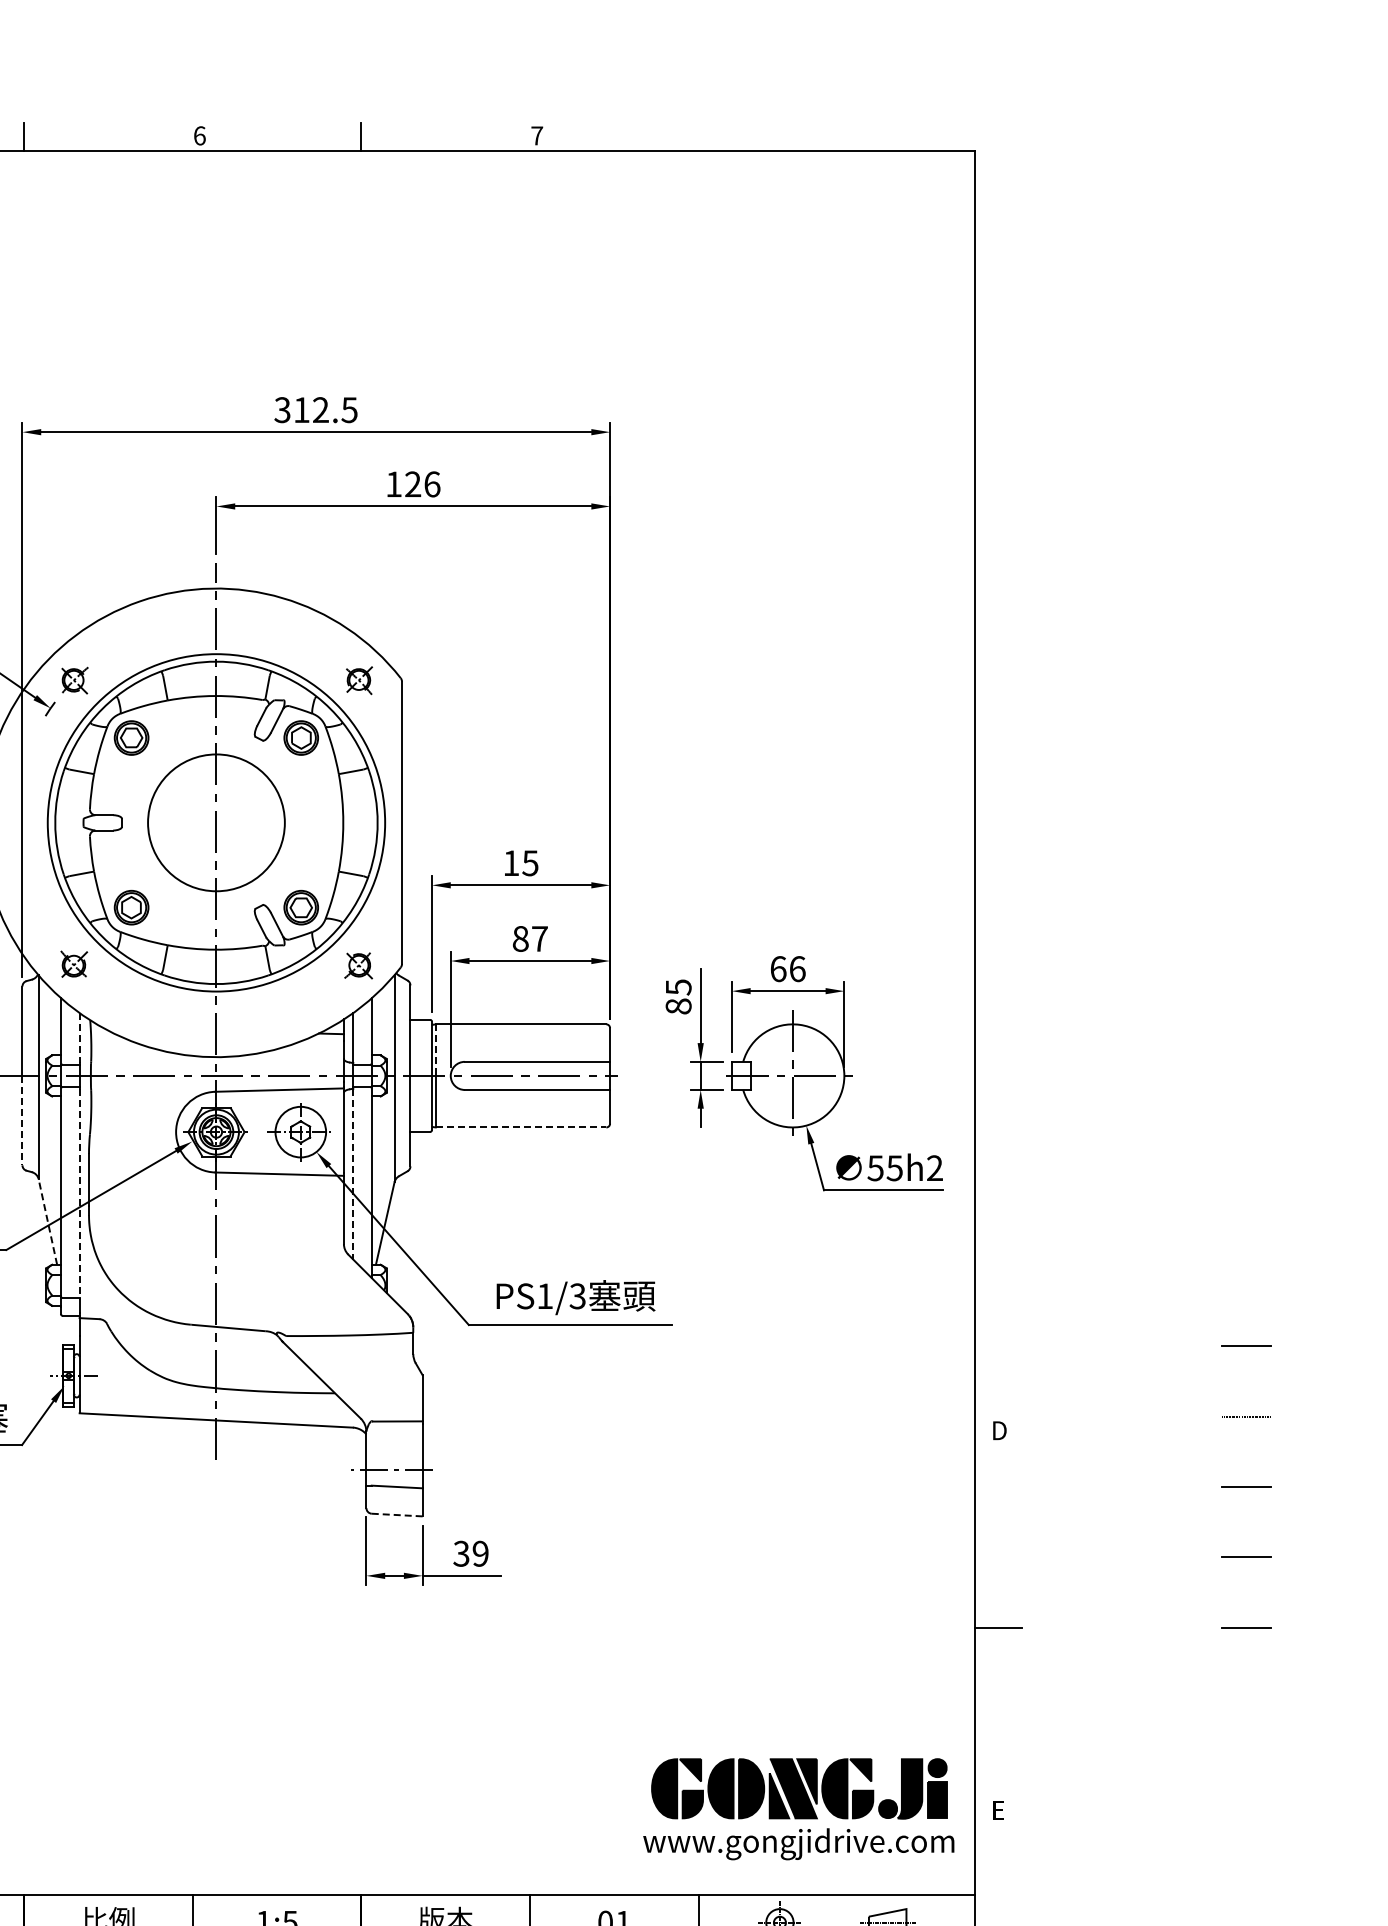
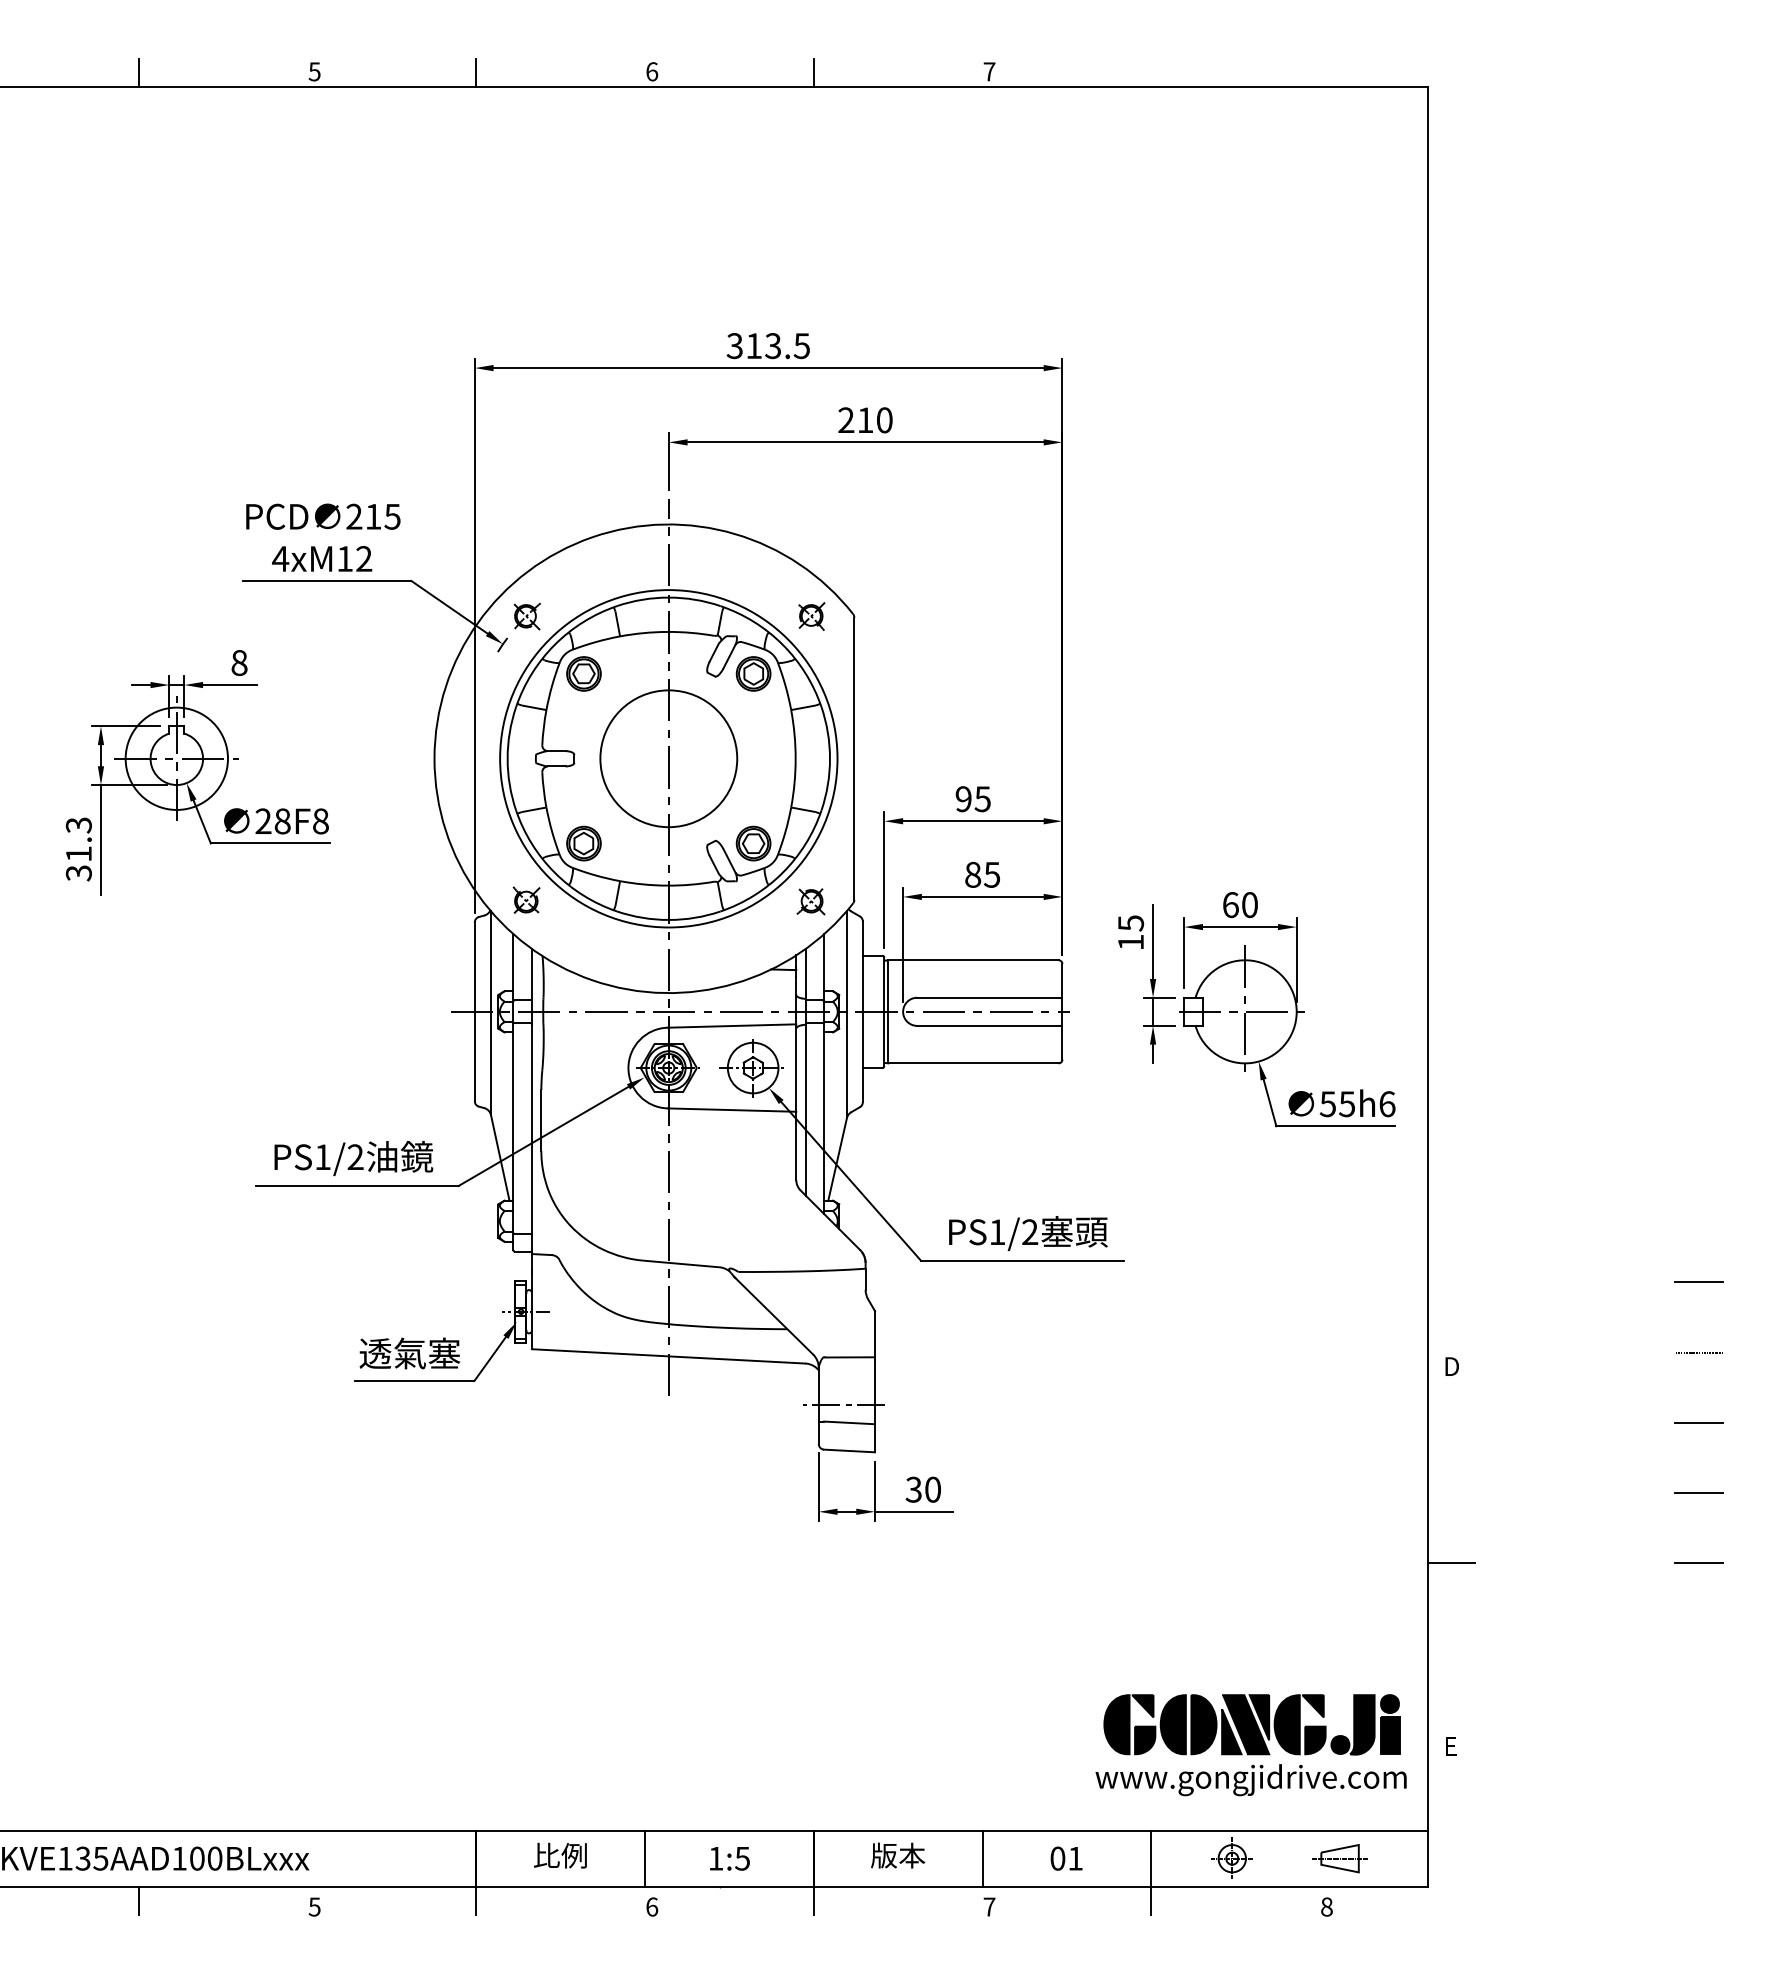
text: (321, 410) -> (773, 346), 312.5 -> 313.5
text: (413, 484) -> (865, 420), 126 -> 210
text: (511, 863) -> (963, 799), 15 -> 95
text: (540, 938) -> (992, 874), 87 -> 85
text: (798, 968) -> (1250, 904), 66 -> 60
text: (679, 1006) -> (1131, 942), 85 -> 15
line: (79, 1037) -> (531, 973), dashed -> solid
line: (436, 1050) -> (888, 986), dashed -> solid
line: (22, 1120) -> (474, 1056), dashed -> solid
line: (521, 1127) -> (973, 1063), dashed -> solid
text: (935, 1168) -> (1387, 1104), 55h2 -> 55h6
line: (353, 1174) -> (805, 1110), dashed -> solid
line: (79, 1194) -> (531, 1130), dashed -> solid
line: (48, 1221) -> (500, 1157), dashed -> solid
text: (578, 1296) -> (1030, 1232), PS1/3 -> PS1/2
line: (398, 1515) -> (850, 1451), dashed -> solid
text: (480, 1553) -> (932, 1489), 39 -> 30

